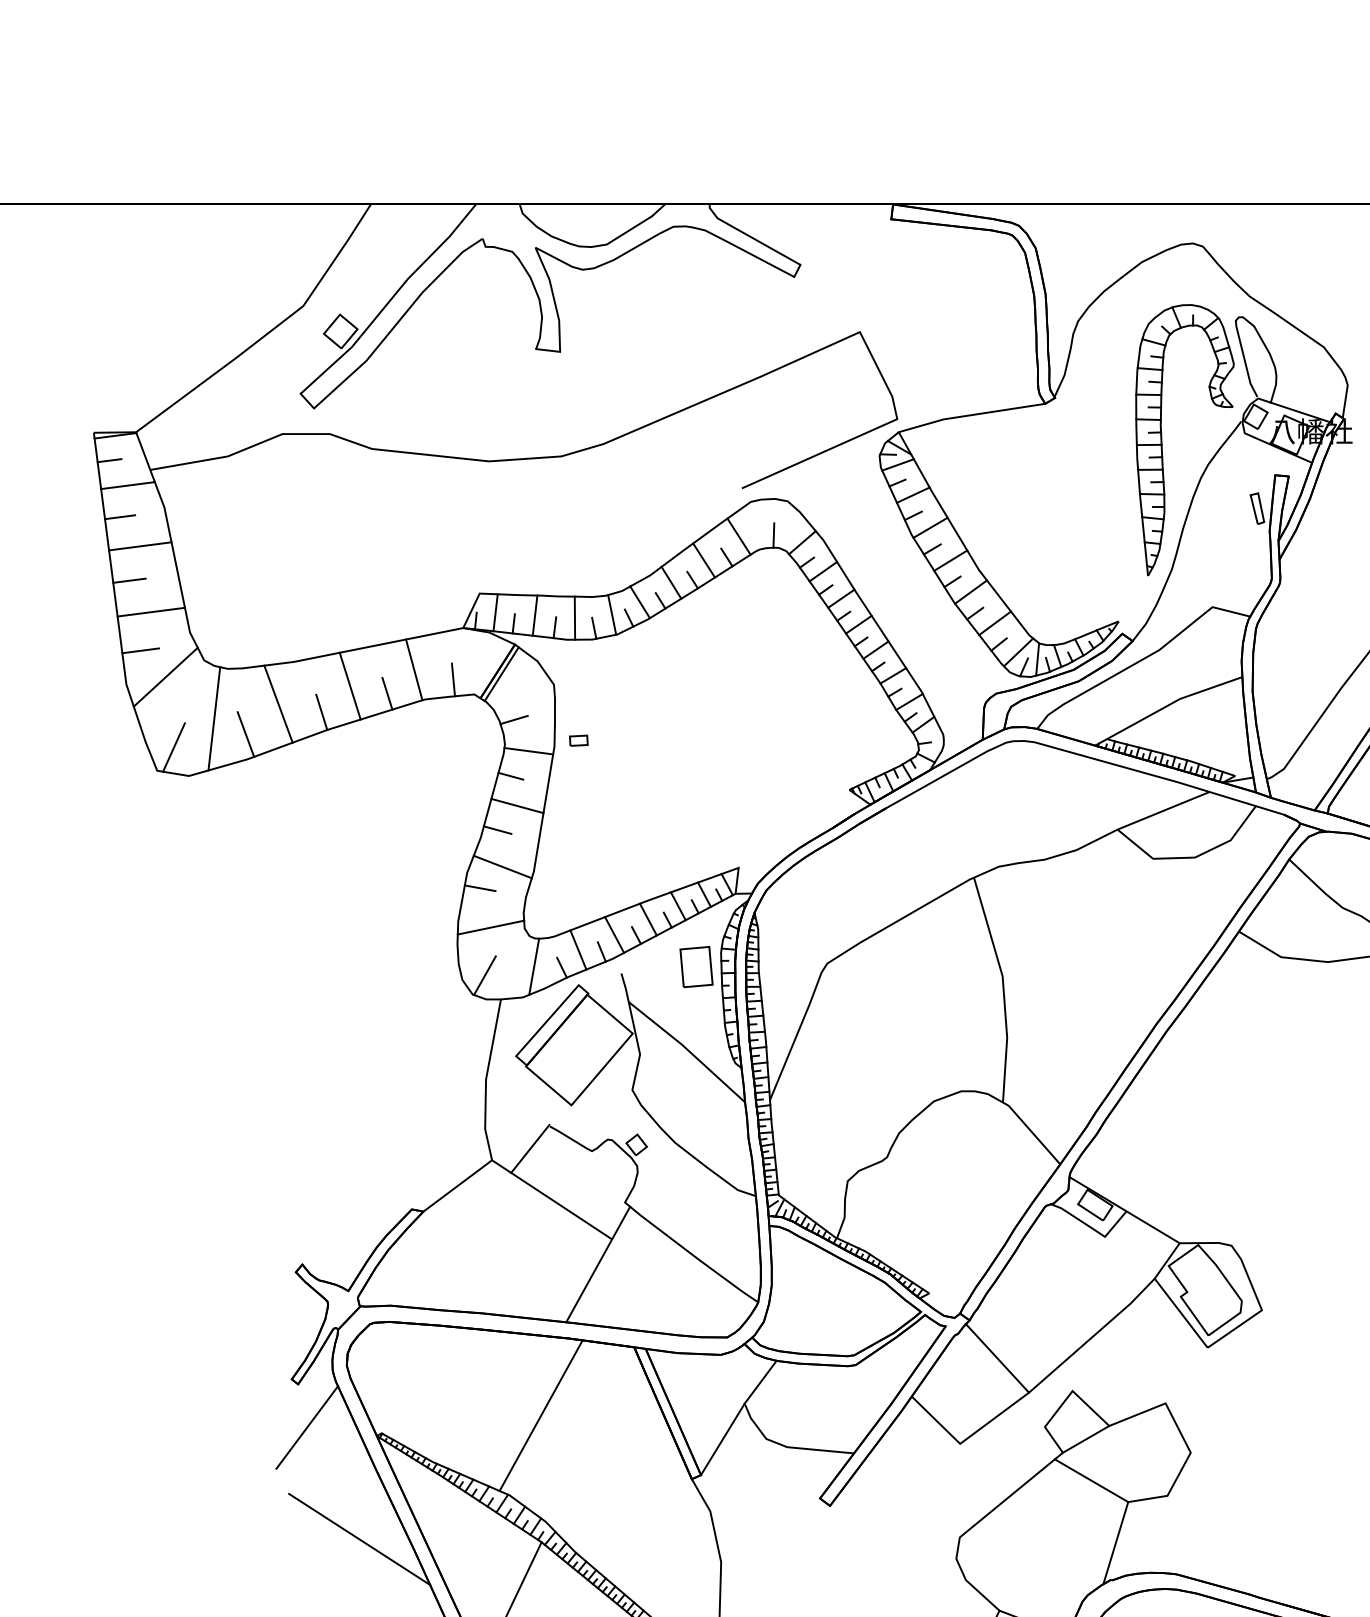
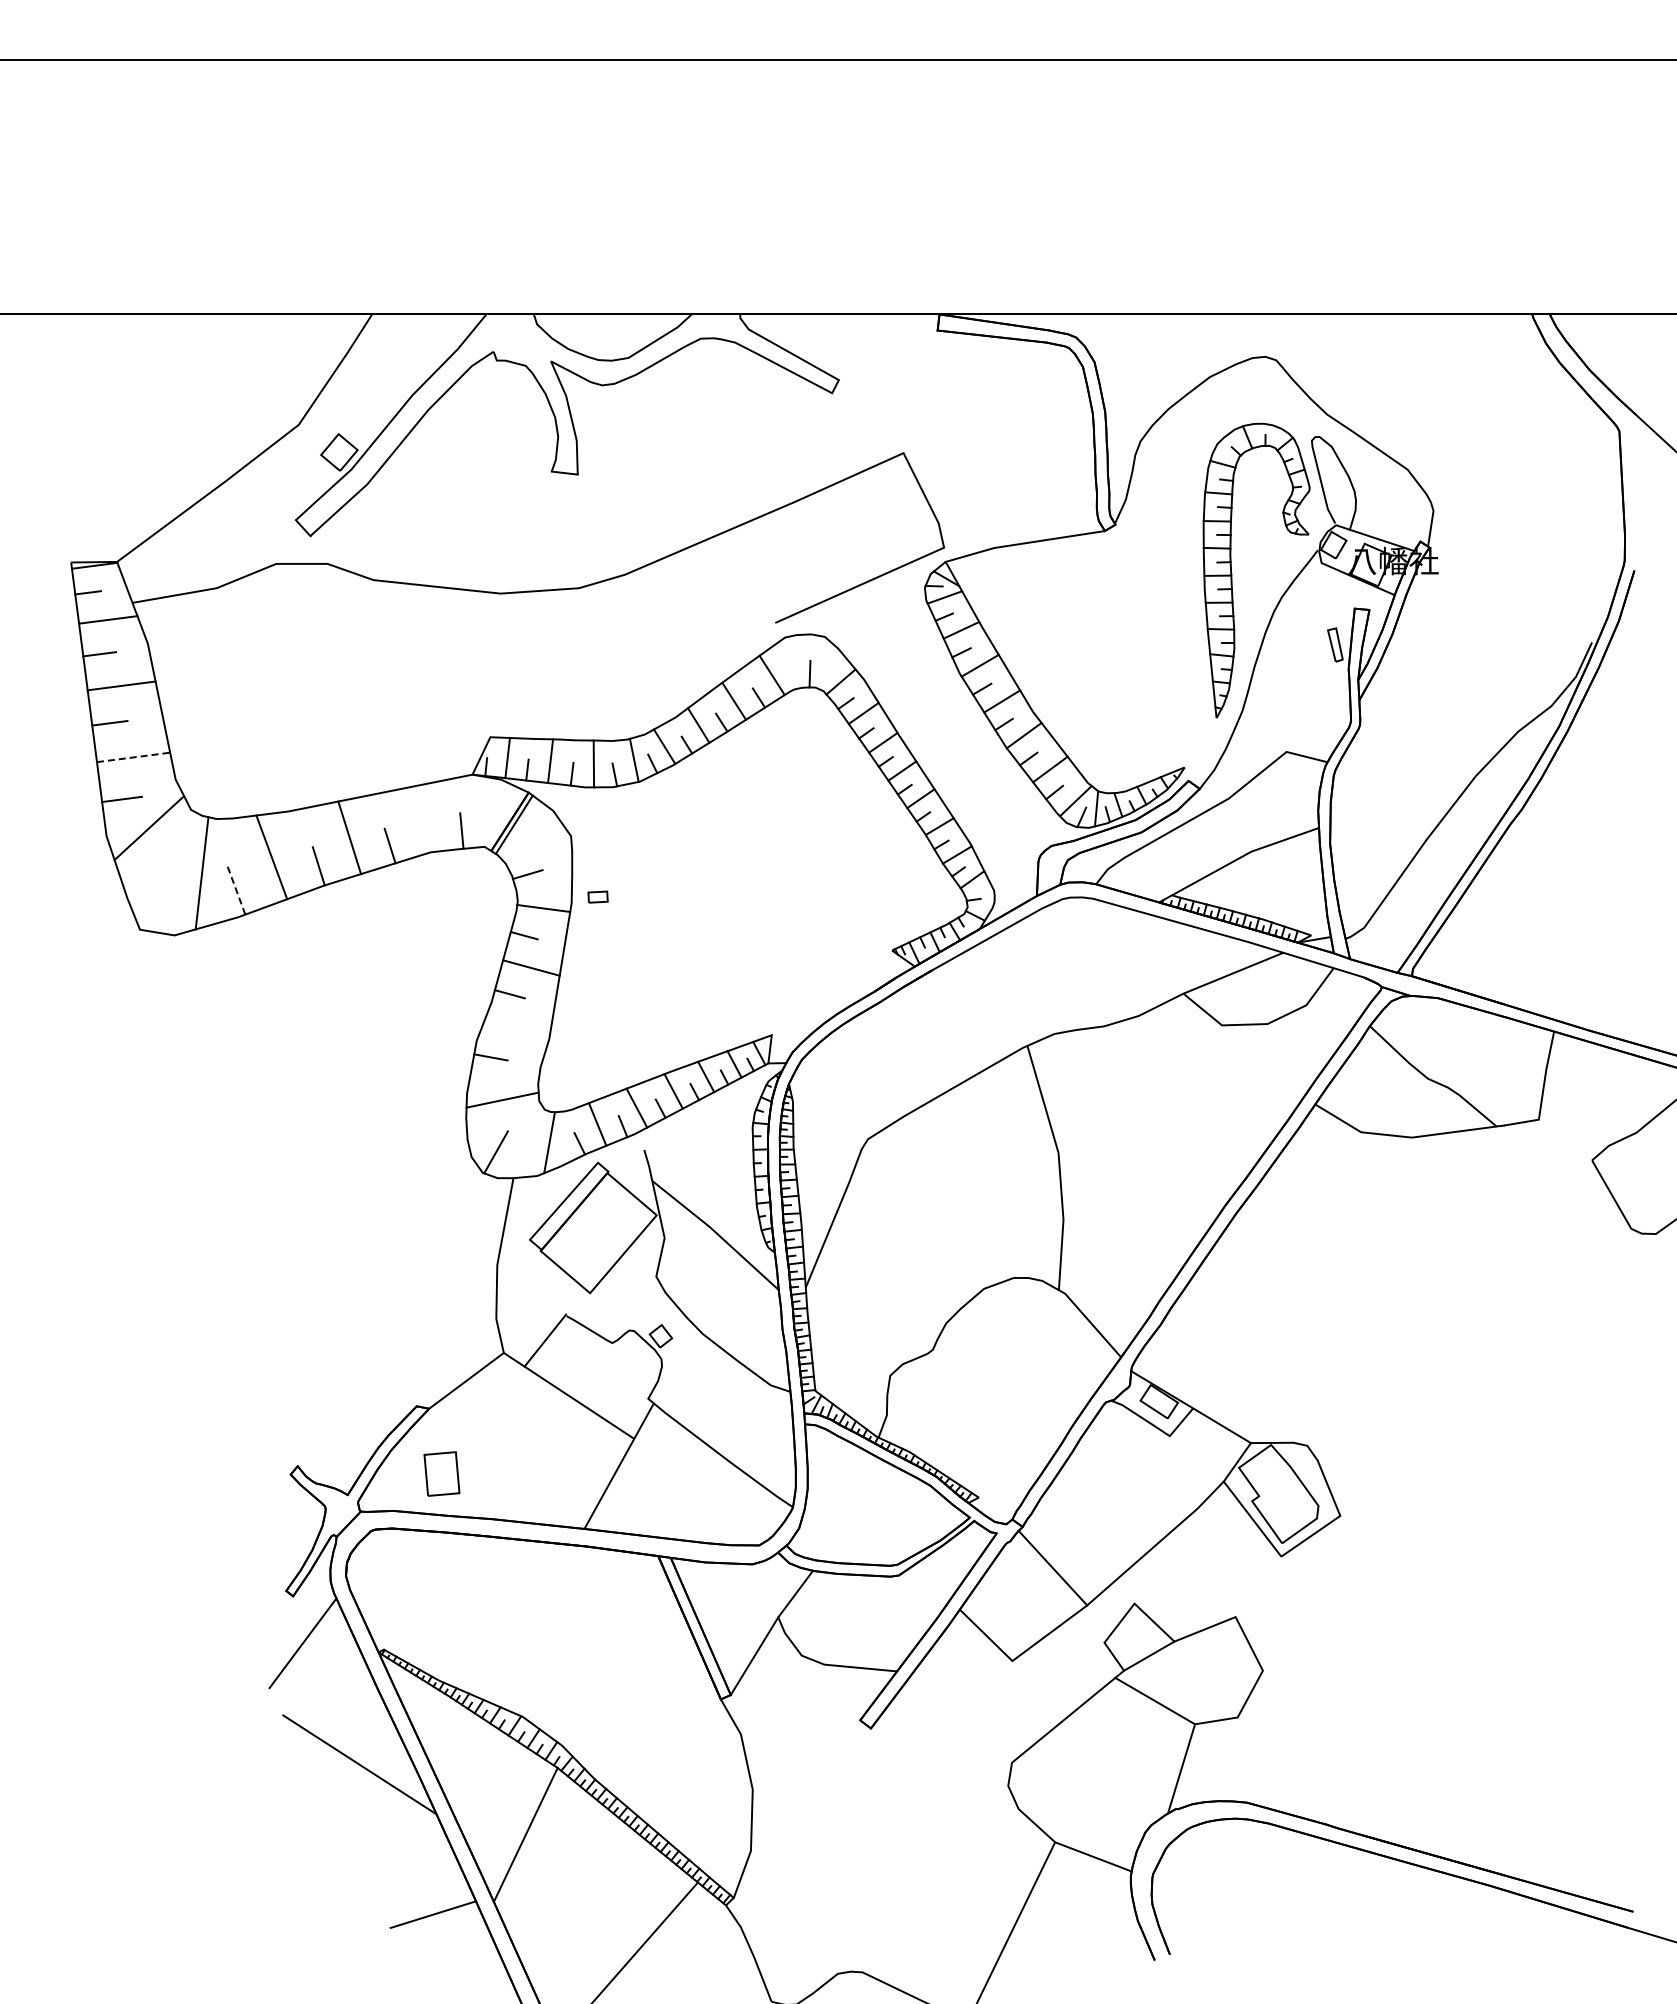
line: (151, 612) -> (133, 757), solid -> dashed
line: (414, 670) -> (419, 820), removed
line: (246, 734) -> (236, 890), solid -> dashed
line: (174, 747) -> (158, 904), removed
line: (502, 867) -> (515, 1034), removed
part: (696, 966) -> (441, 1473), moved
line: (541, 1415) -> (557, 1630), removed

